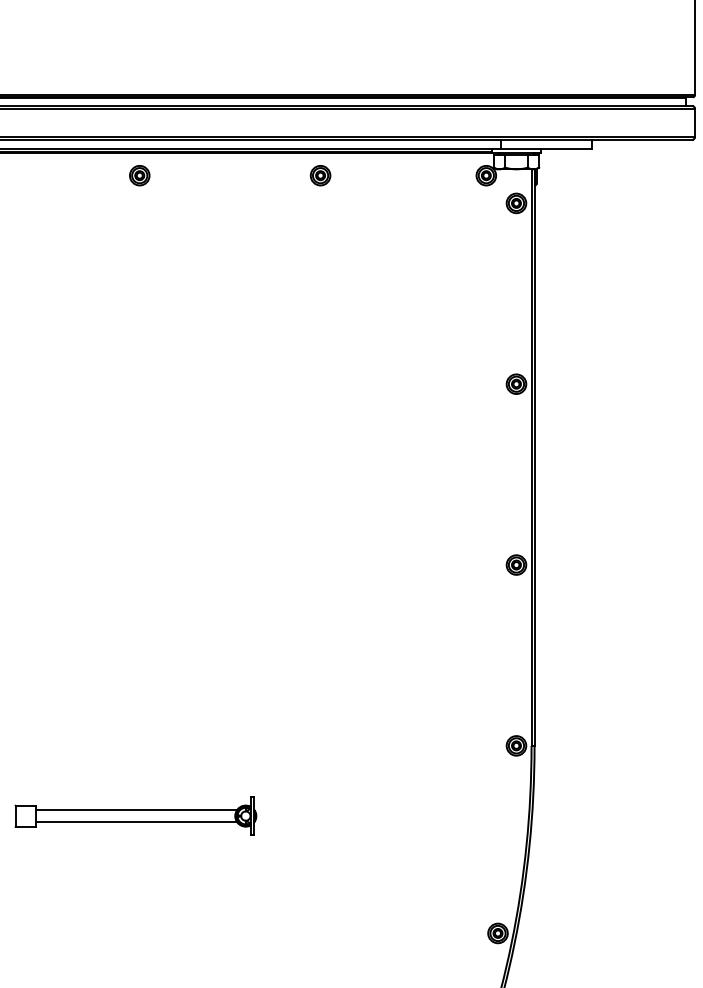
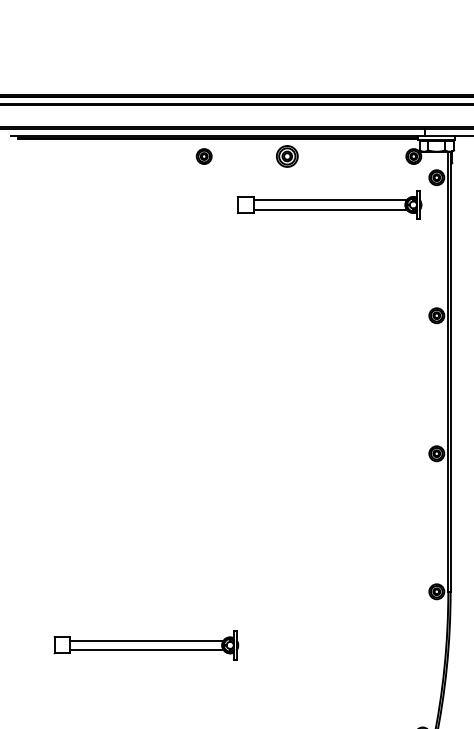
part: (139, 175) -> (204, 156), moved
part: (320, 175) -> (287, 156), size x1.4
part: (375, 238) -> (329, 204), added

